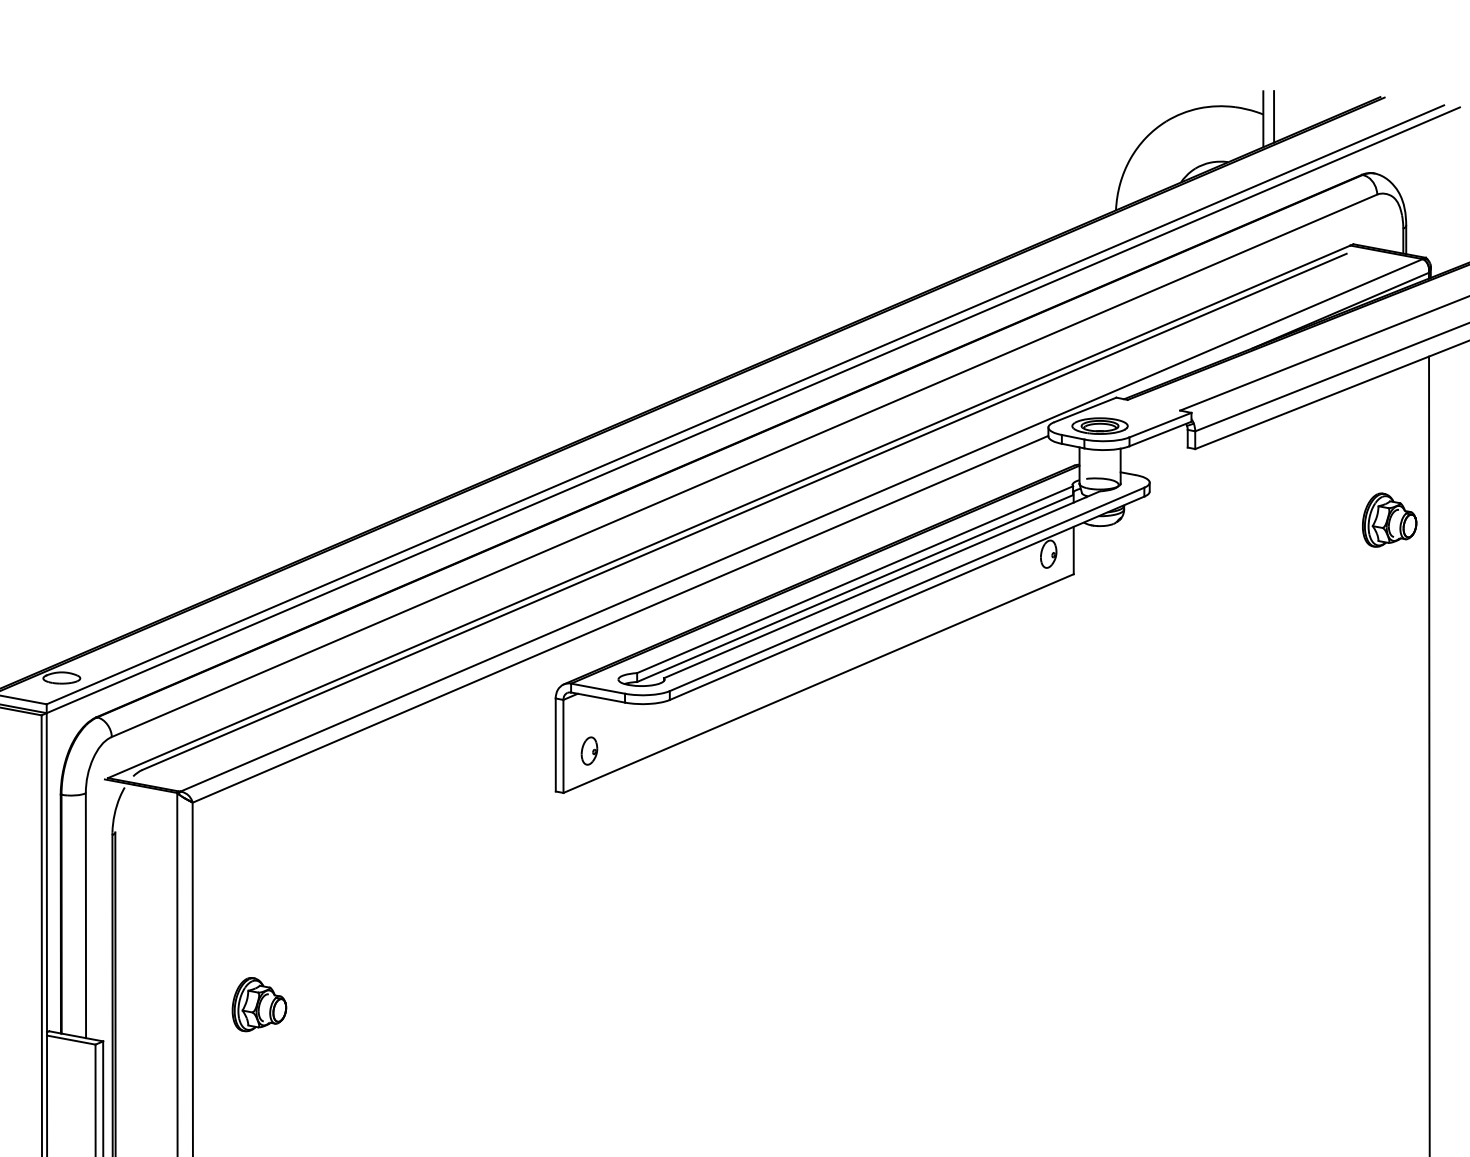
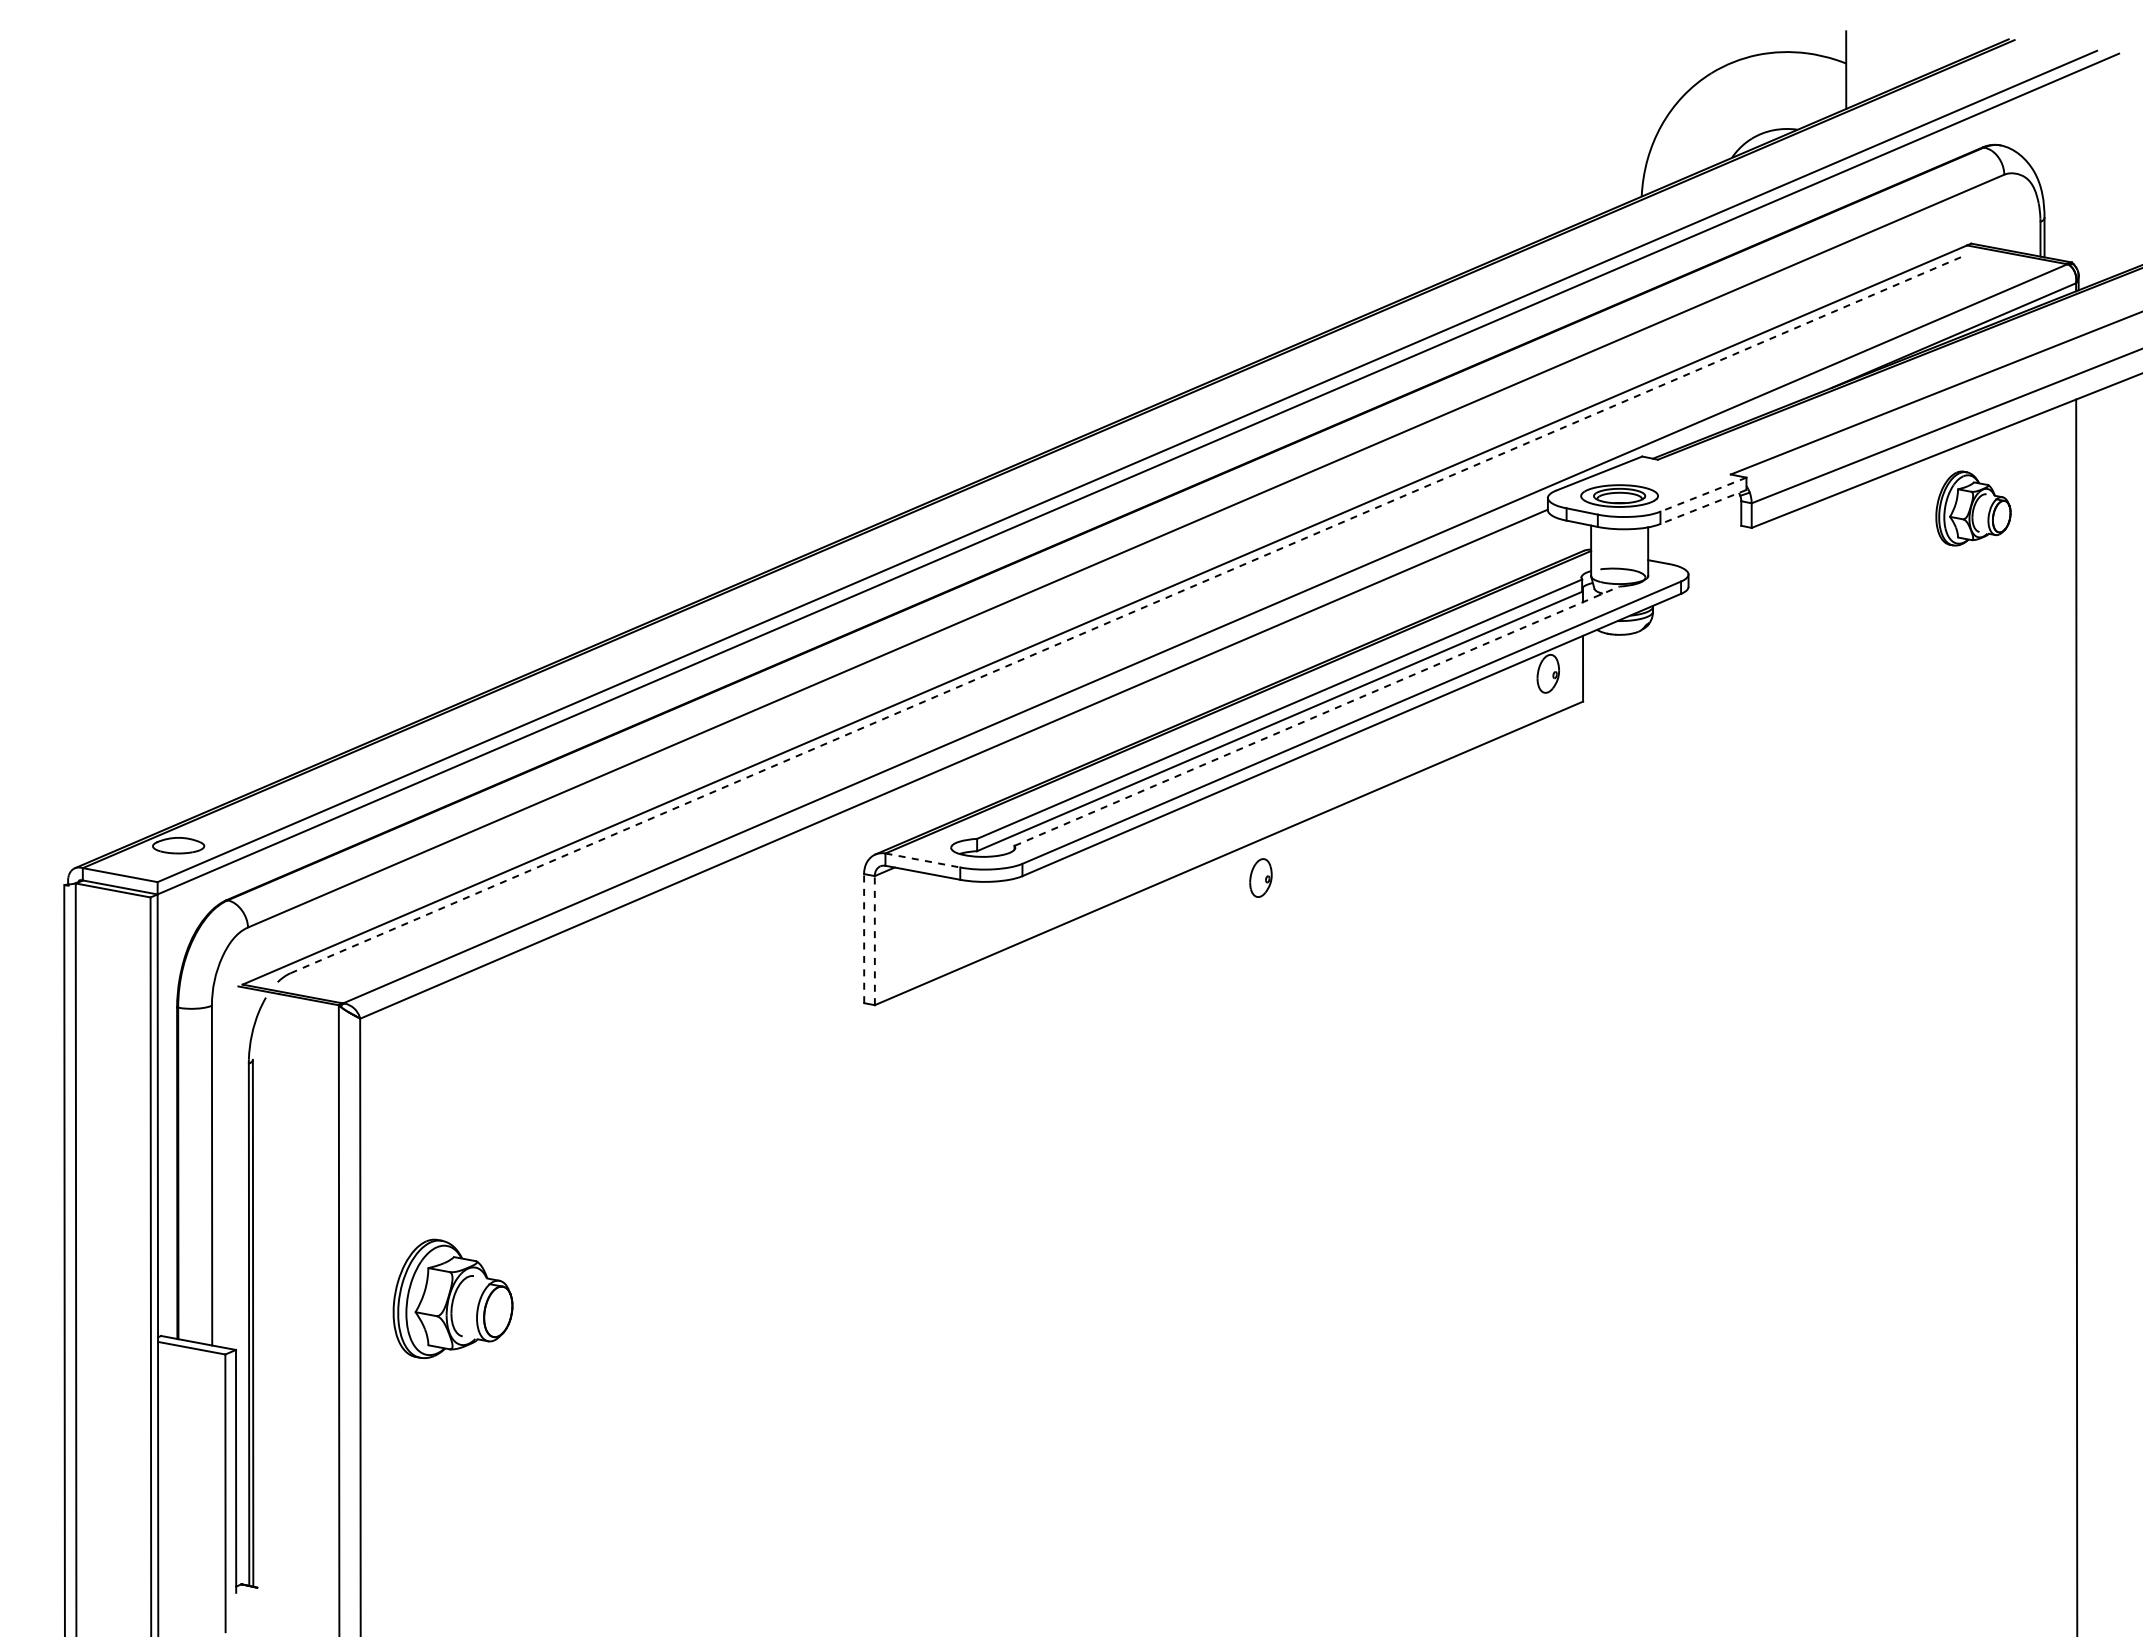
line: (1274, 116) -> (1861, 66), removed
line: (1160, 425) -> (1703, 494), solid -> dashed
line: (1160, 434) -> (1703, 507), solid -> dashed
line: (744, 511) -> (1126, 614), solid -> dashed
part: (1389, 520) -> (1973, 508), moved
line: (882, 584) -> (1317, 716), solid -> dashed
line: (598, 688) -> (923, 860), solid -> dashed
line: (556, 744) -> (864, 938), solid -> dashed
line: (563, 746) -> (874, 940), solid -> dashed
part: (589, 750) -> (1260, 877), moved
part: (259, 1004) -> (452, 1298), size x1.6

